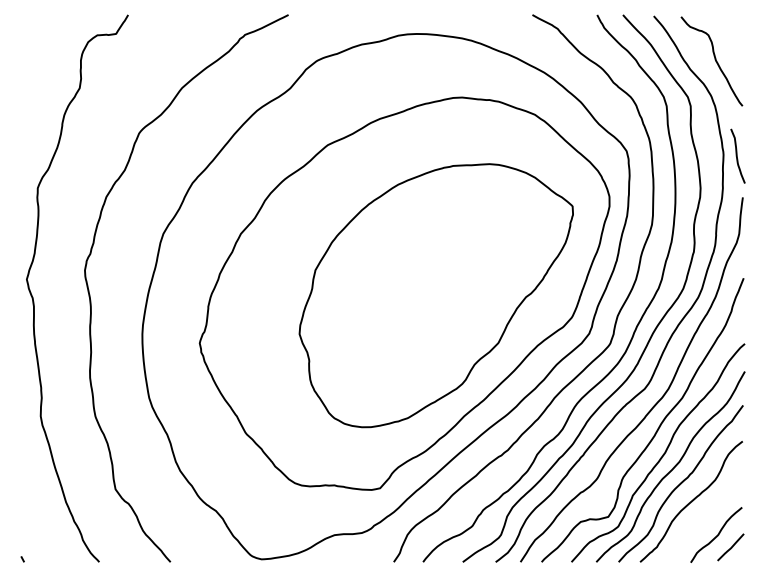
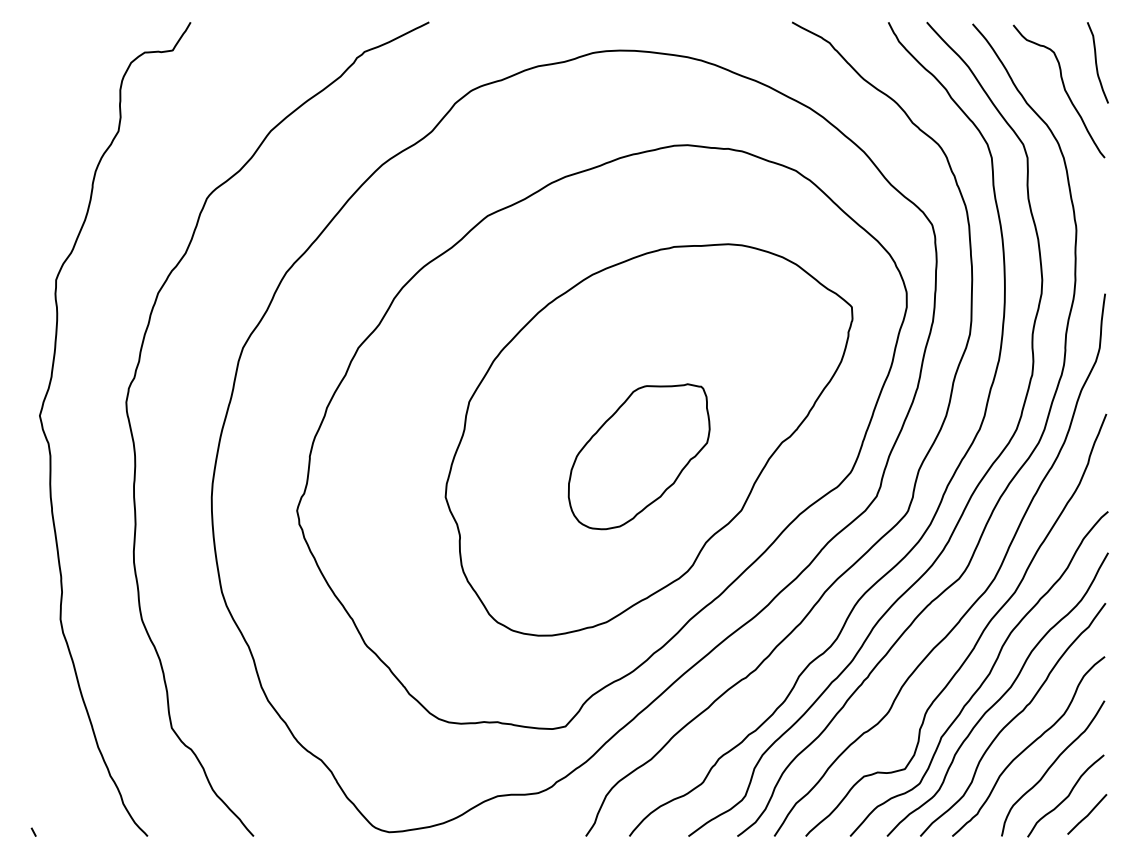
curve: (737, 155) -> (1097, 61), moved
part: (429, 306) -> (638, 456), added
curve: (707, 515) -> (1052, 766), added

